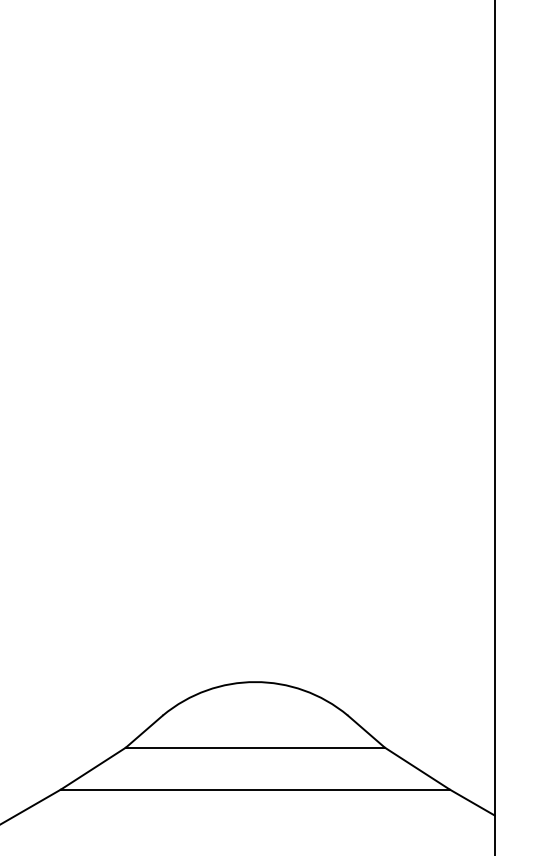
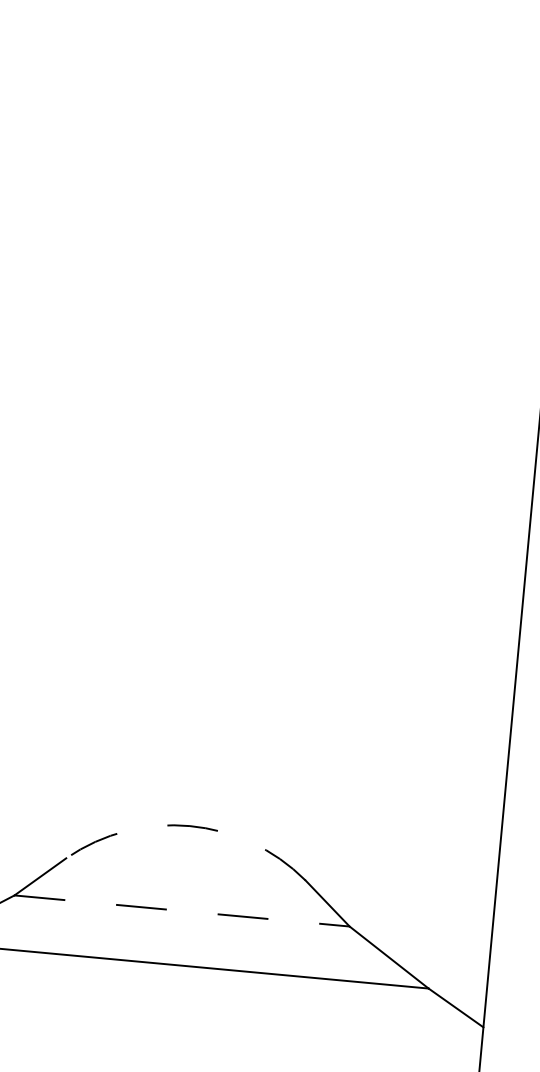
arc: (255, 682) -> (190, 826), solid -> dashed
line: (255, 747) -> (182, 910), solid -> dashed

